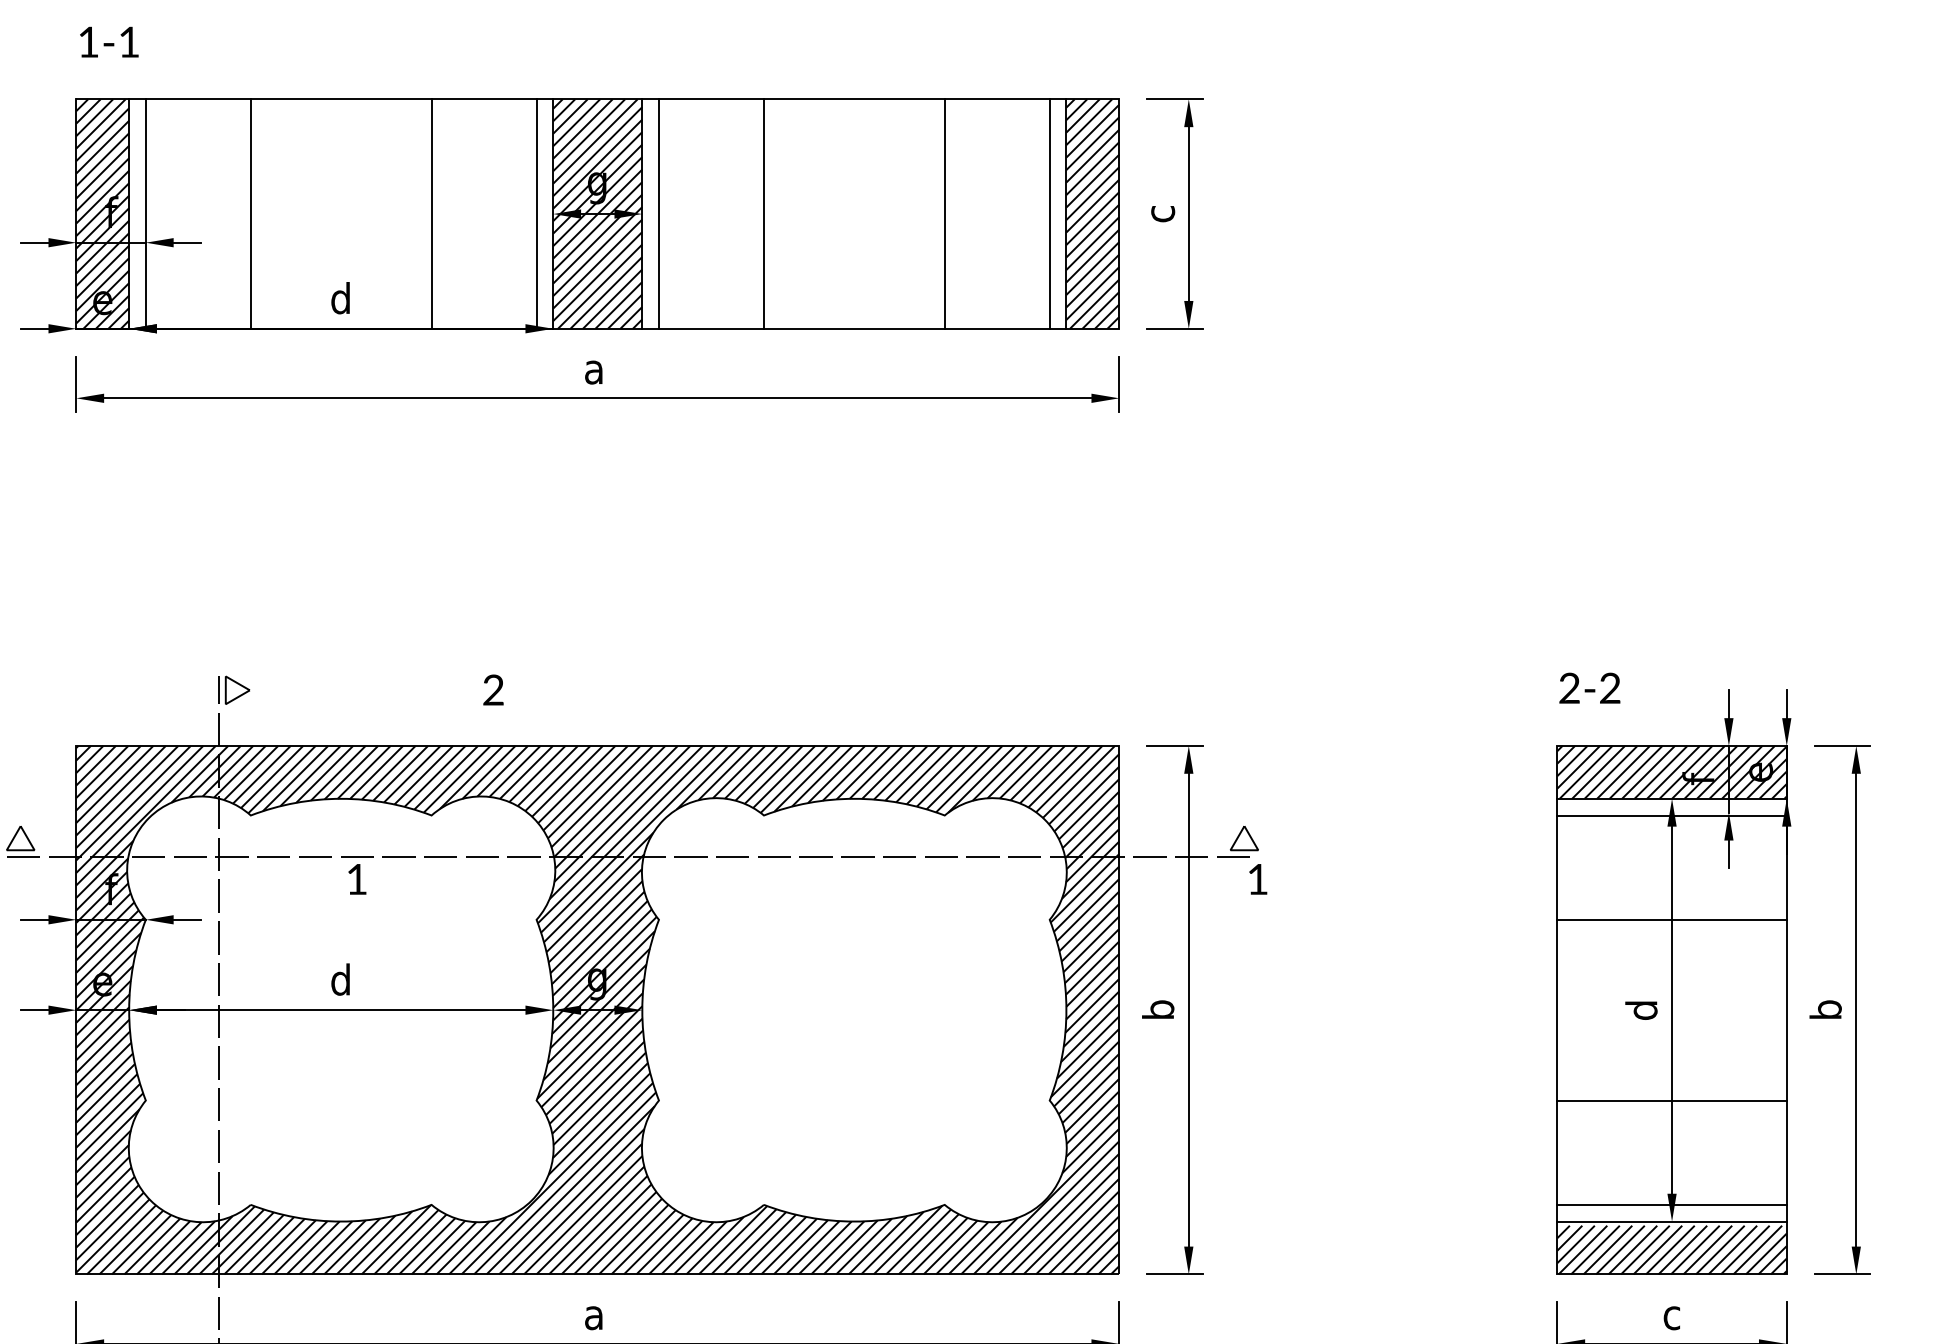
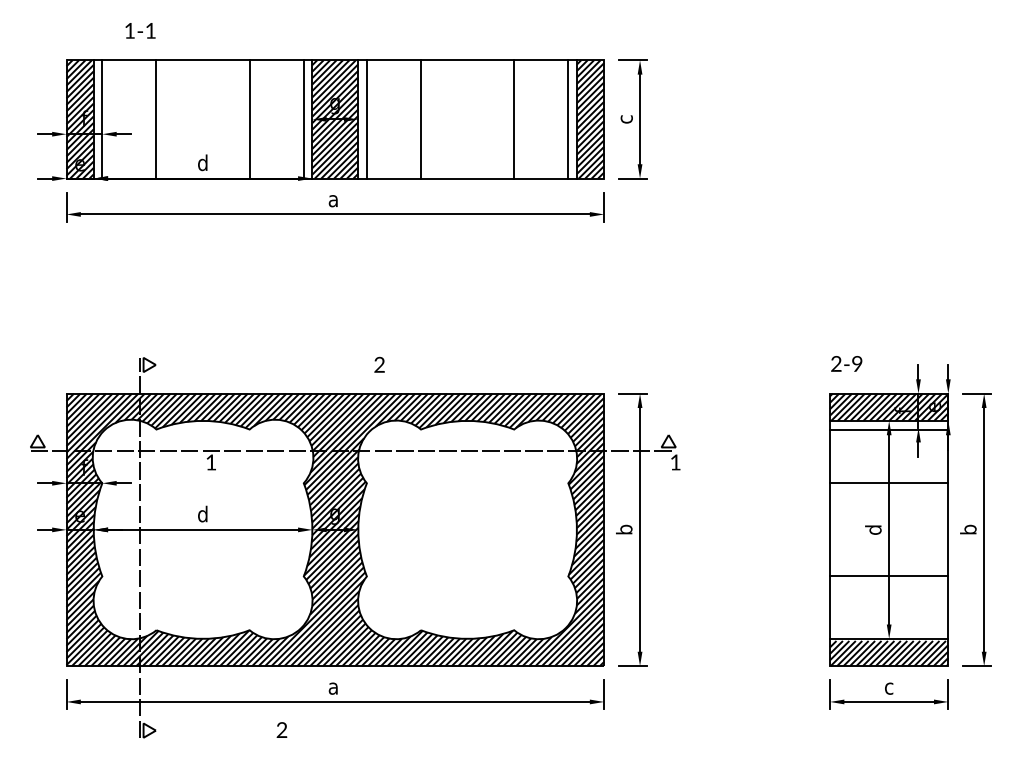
text: (109, 41) -> (140, 30), moved
text: (493, 689) -> (379, 364), moved
text: (1610, 689) -> (857, 364), 2-2 -> 2-9
line: (1672, 1205) -> (889, 630), removed

